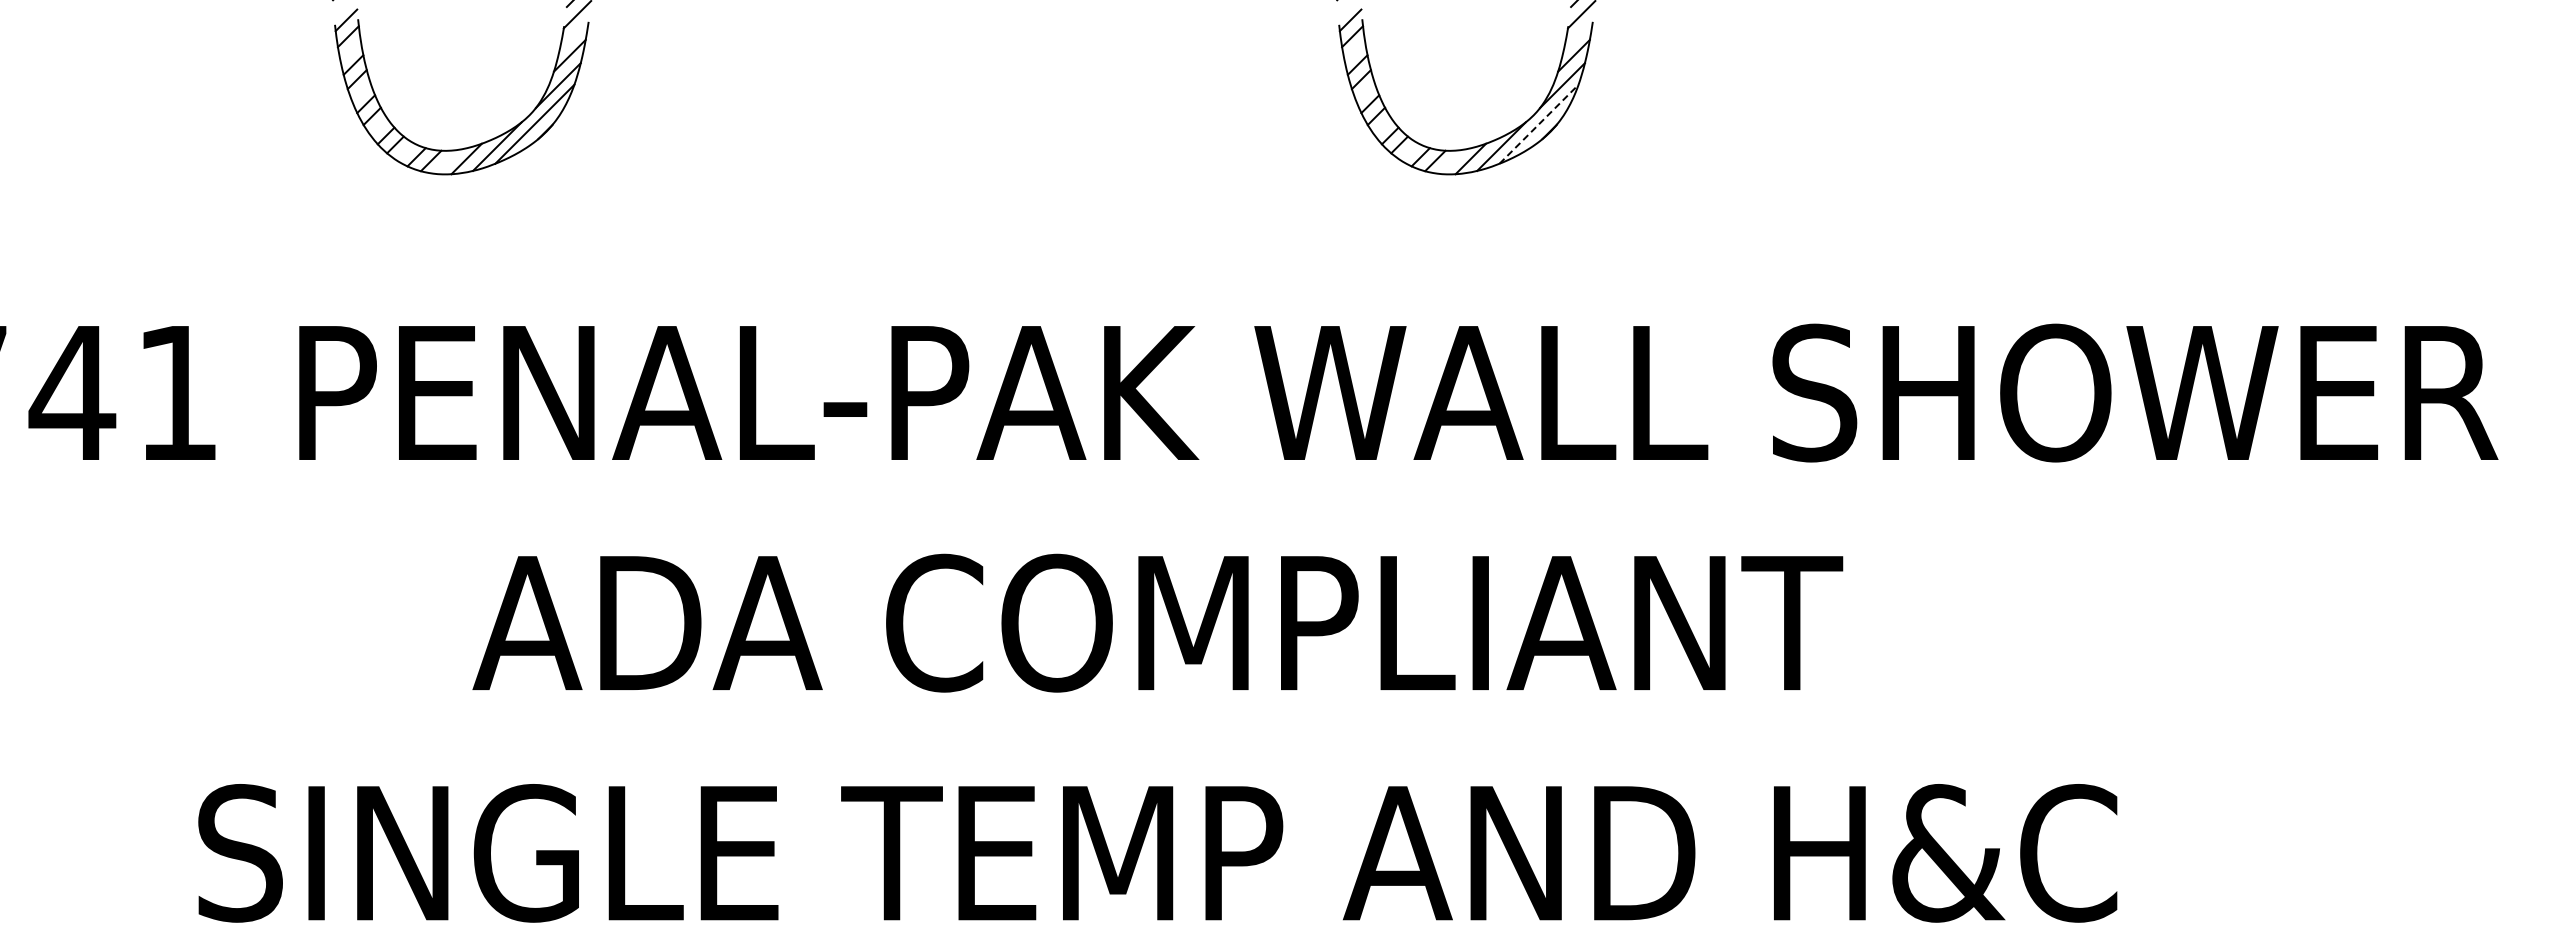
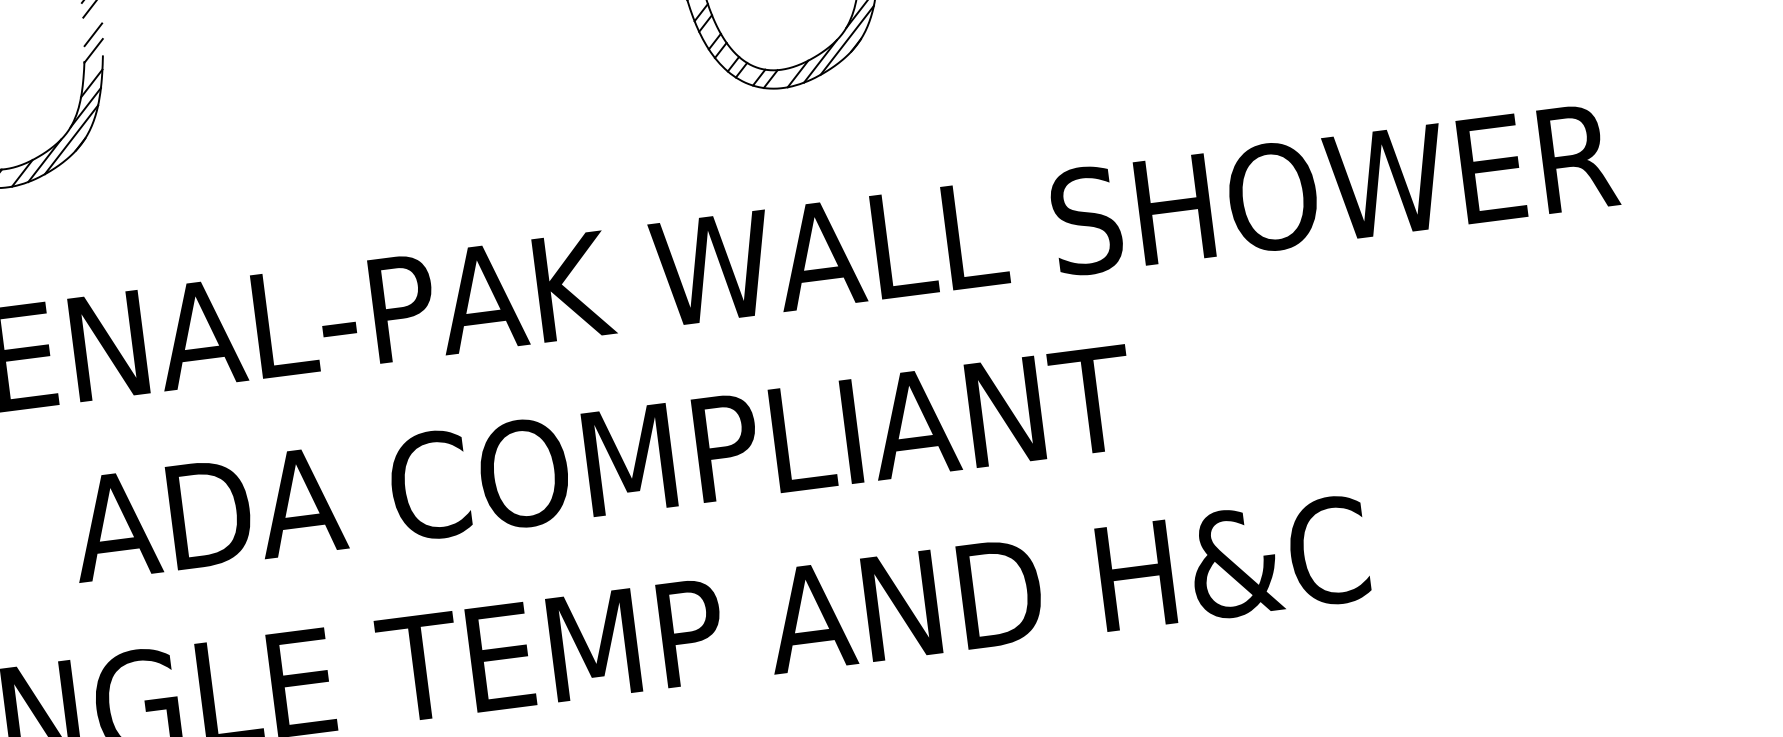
line: (1539, 124) -> (847, 40), dashed -> solid

